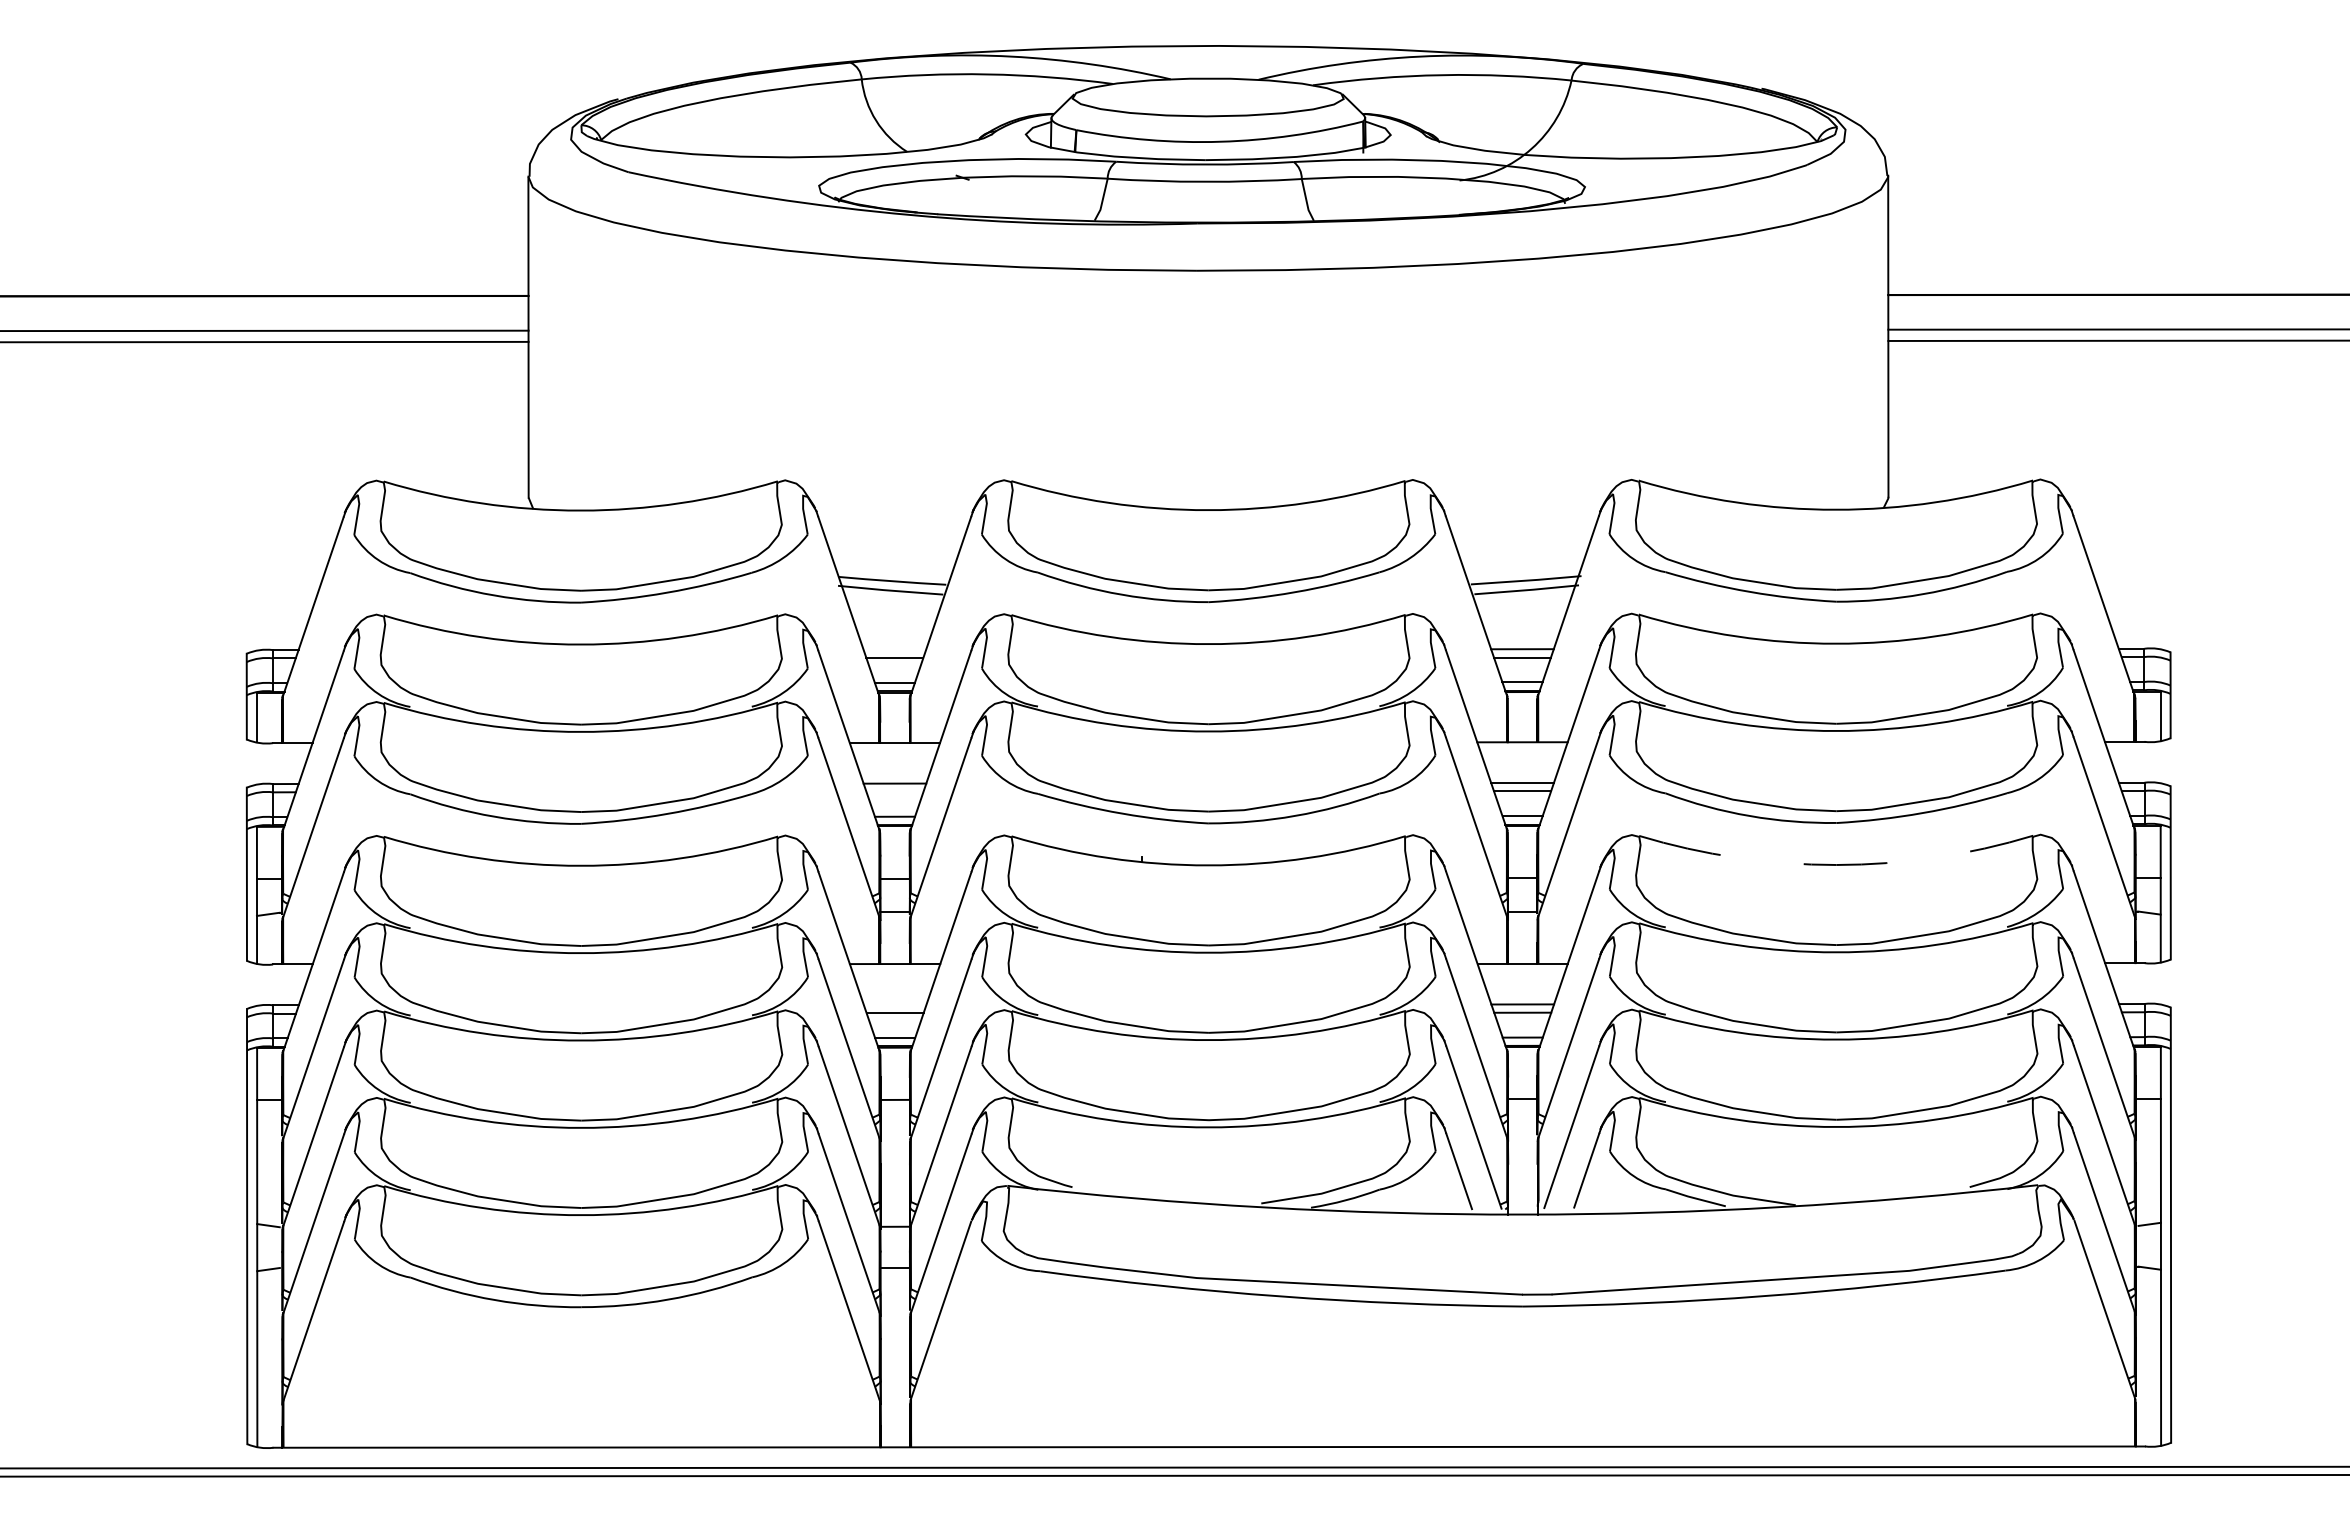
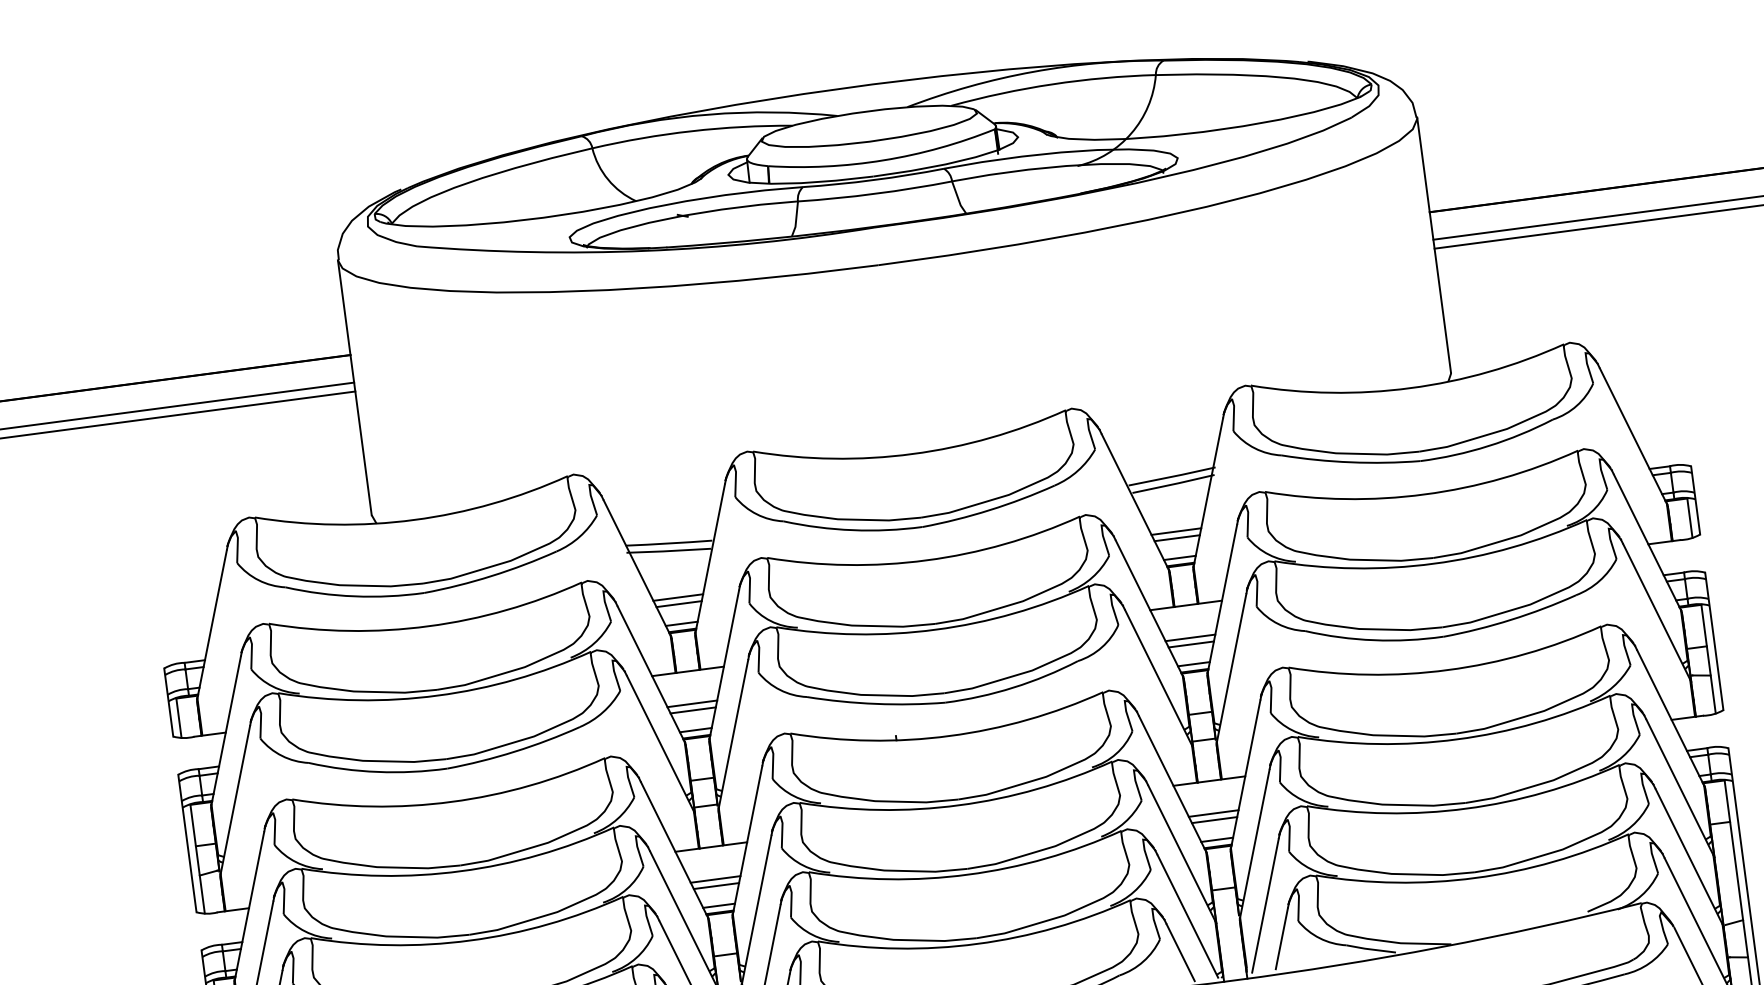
line: (894, 649) -> (677, 597), added
line: (894, 791) -> (692, 710), added
arc: (1836, 865) -> (1448, 670), dashed -> solid
line: (894, 1004) -> (715, 879), added

